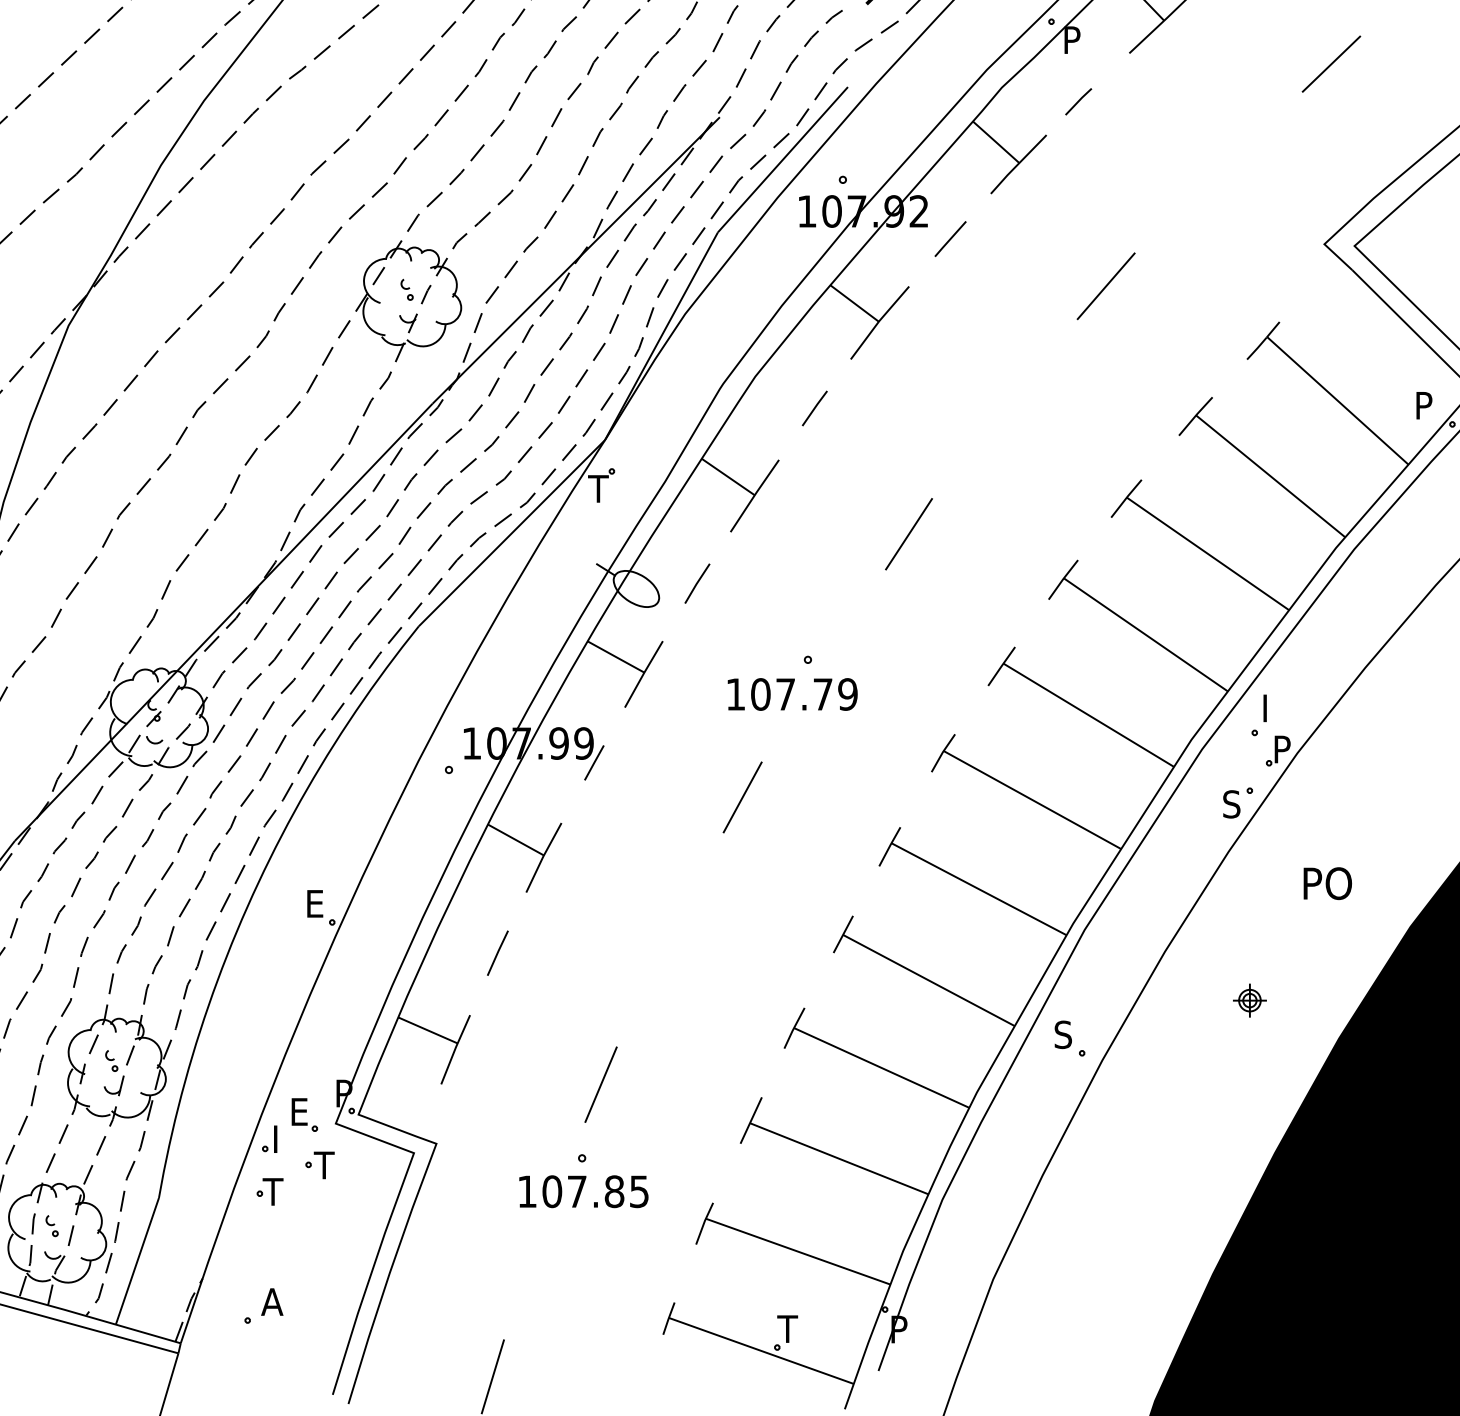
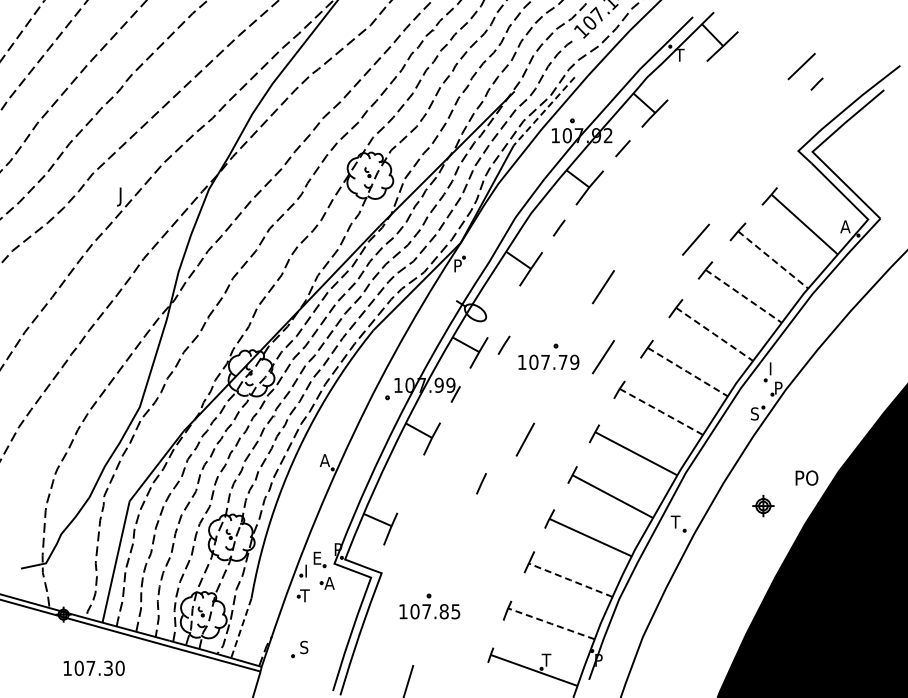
text: (1071, 38) -> (679, 54), P -> T
line: (1077, 100) -> (816, 83), moved
line: (783, 159) -> (544, 111), solid -> dashed
line: (1105, 285) -> (695, 239), moved
text: (1424, 404) -> (845, 226), P -> A
line: (1269, 475) -> (772, 259), solid -> dashed
text: (598, 488) -> (457, 265), T -> P
line: (1207, 554) -> (743, 296), solid -> dashed
line: (696, 581) -> (503, 344), moved
line: (1145, 635) -> (714, 334), solid -> dashed
line: (906, 684) -> (602, 357), added
line: (1088, 713) -> (687, 371), solid -> dashed
line: (742, 797) -> (525, 439), moved
line: (1032, 801) -> (661, 412), solid -> dashed
text: (1326, 882) -> (806, 477), moved
text: (314, 903) -> (324, 460), E -> A
line: (497, 952) -> (481, 483), moved
part: (1250, 999) -> (763, 505), size x1.4
text: (1062, 1033) -> (675, 521), S -> T
line: (600, 1084) -> (458, 545), removed
line: (838, 1159) -> (570, 580), solid -> dashed
text: (325, 1165) -> (329, 583), T -> A
part: (583, 1180) -> (429, 606), moved
line: (798, 1250) -> (551, 623), solid -> dashed
line: (137, 1261) -> (241, 628), solid -> dashed
text: (272, 1302) -> (304, 647), A -> S

